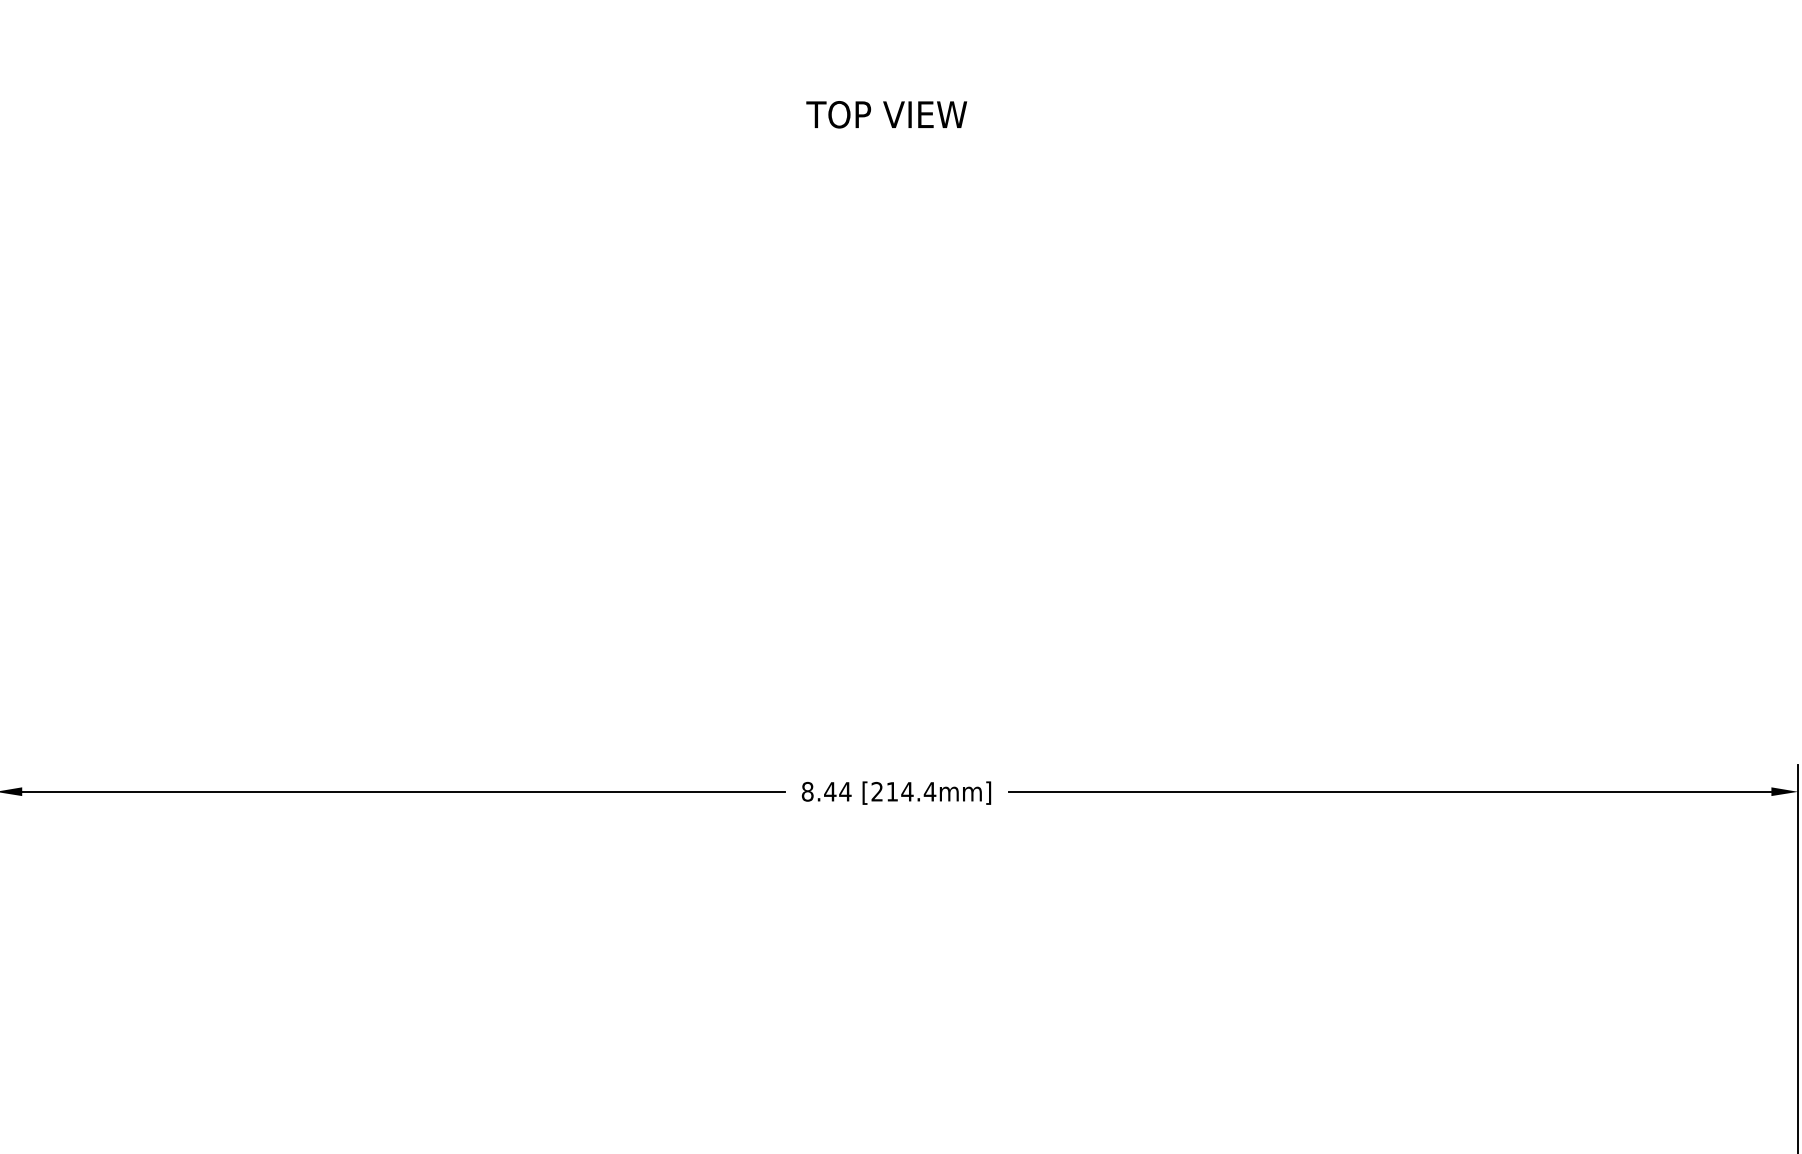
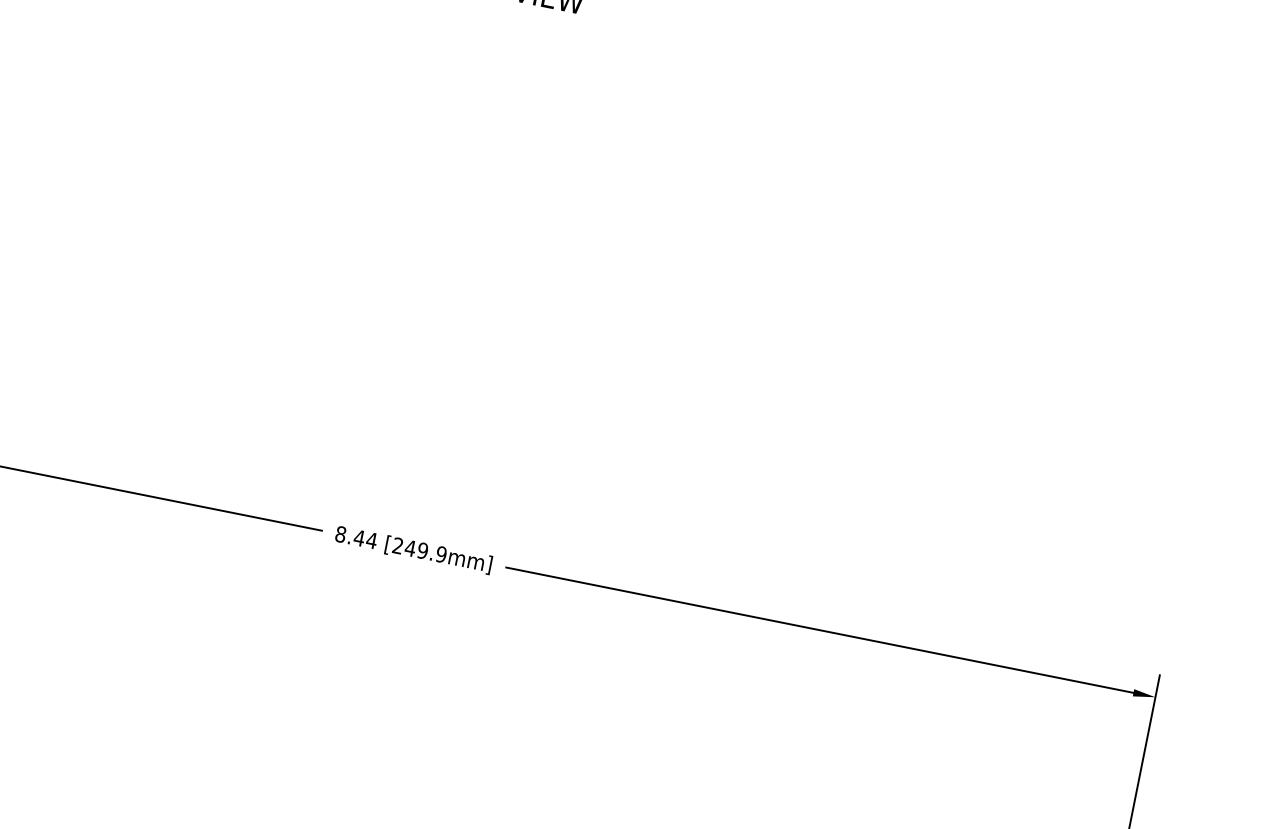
text: (911, 791) -> (426, 551), [214.4mm] -> [249.9mm]

